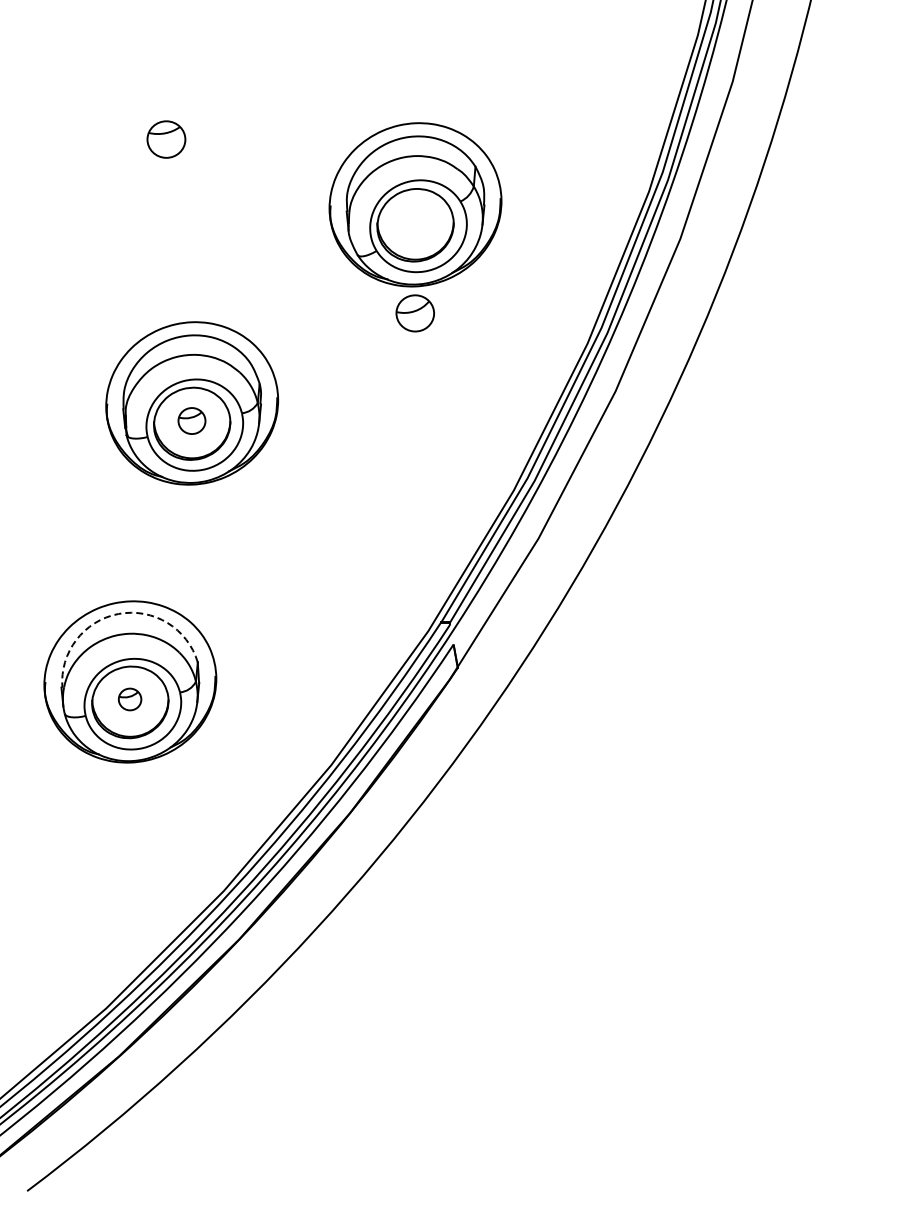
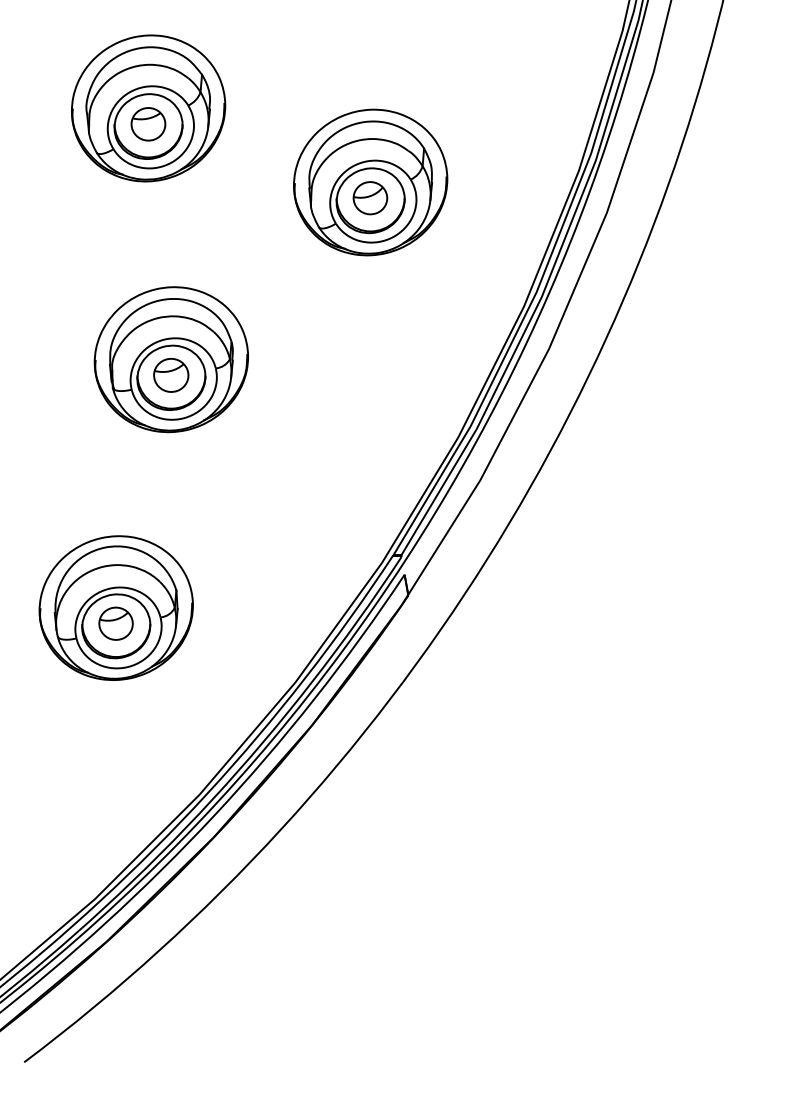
part: (166, 121) -> (148, 108), added
part: (414, 313) -> (369, 198), moved
part: (191, 420) -> (170, 374), size x1.43
arc: (118, 613) -> (105, 547), dashed -> solid
part: (129, 699) -> (115, 623), size x1.67

